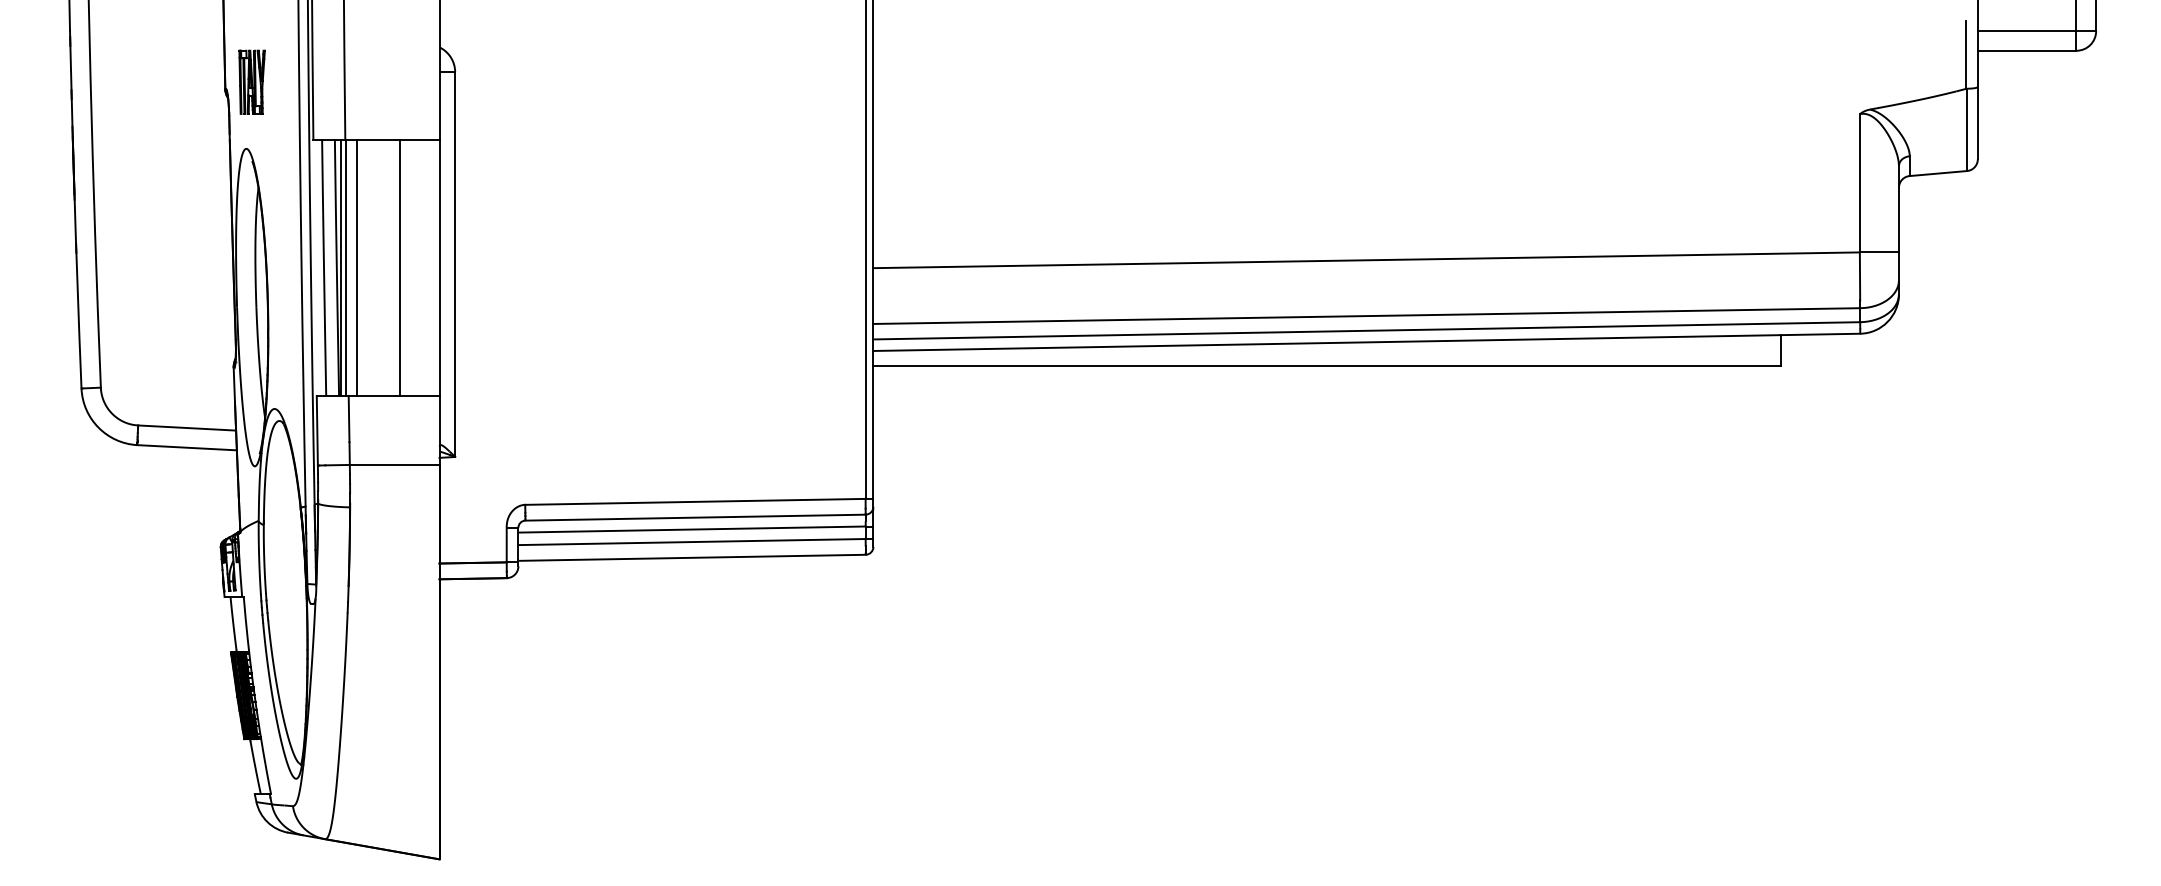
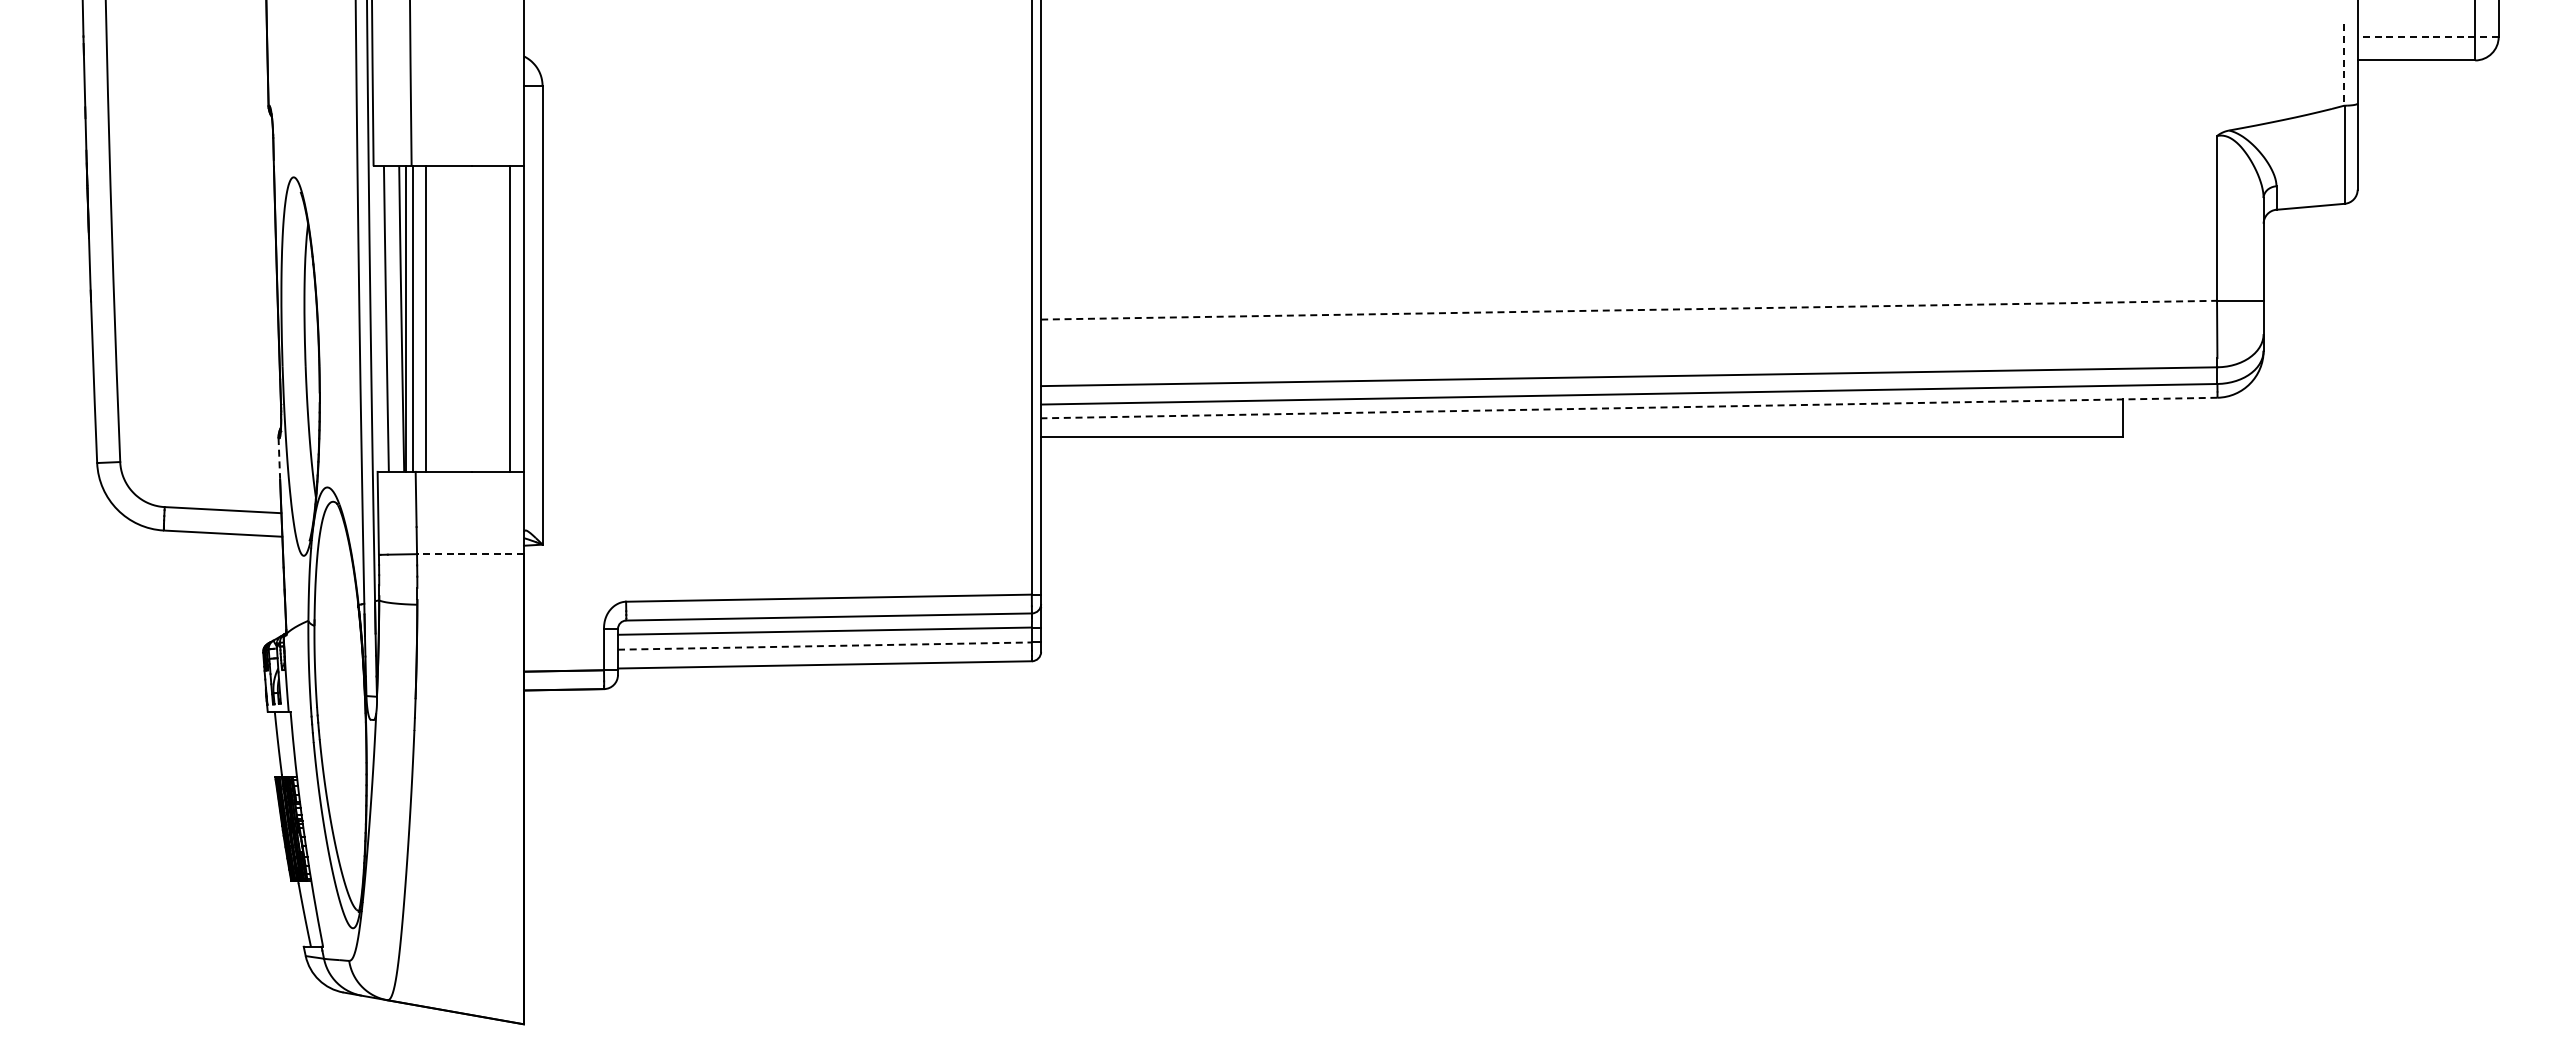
line: (2037, 30) -> (2428, 36), solid -> dashed
line: (1965, 55) -> (2343, 65), solid -> dashed
part: (252, 81) -> (300, 97), removed
line: (1366, 260) -> (1629, 310), solid -> dashed
line: (399, 267) -> (509, 318), moved
line: (1366, 342) -> (1628, 408), solid -> dashed
line: (234, 384) -> (279, 458), solid -> dashed
line: (393, 465) -> (469, 554), solid -> dashed
line: (691, 542) -> (824, 646), solid -> dashed

